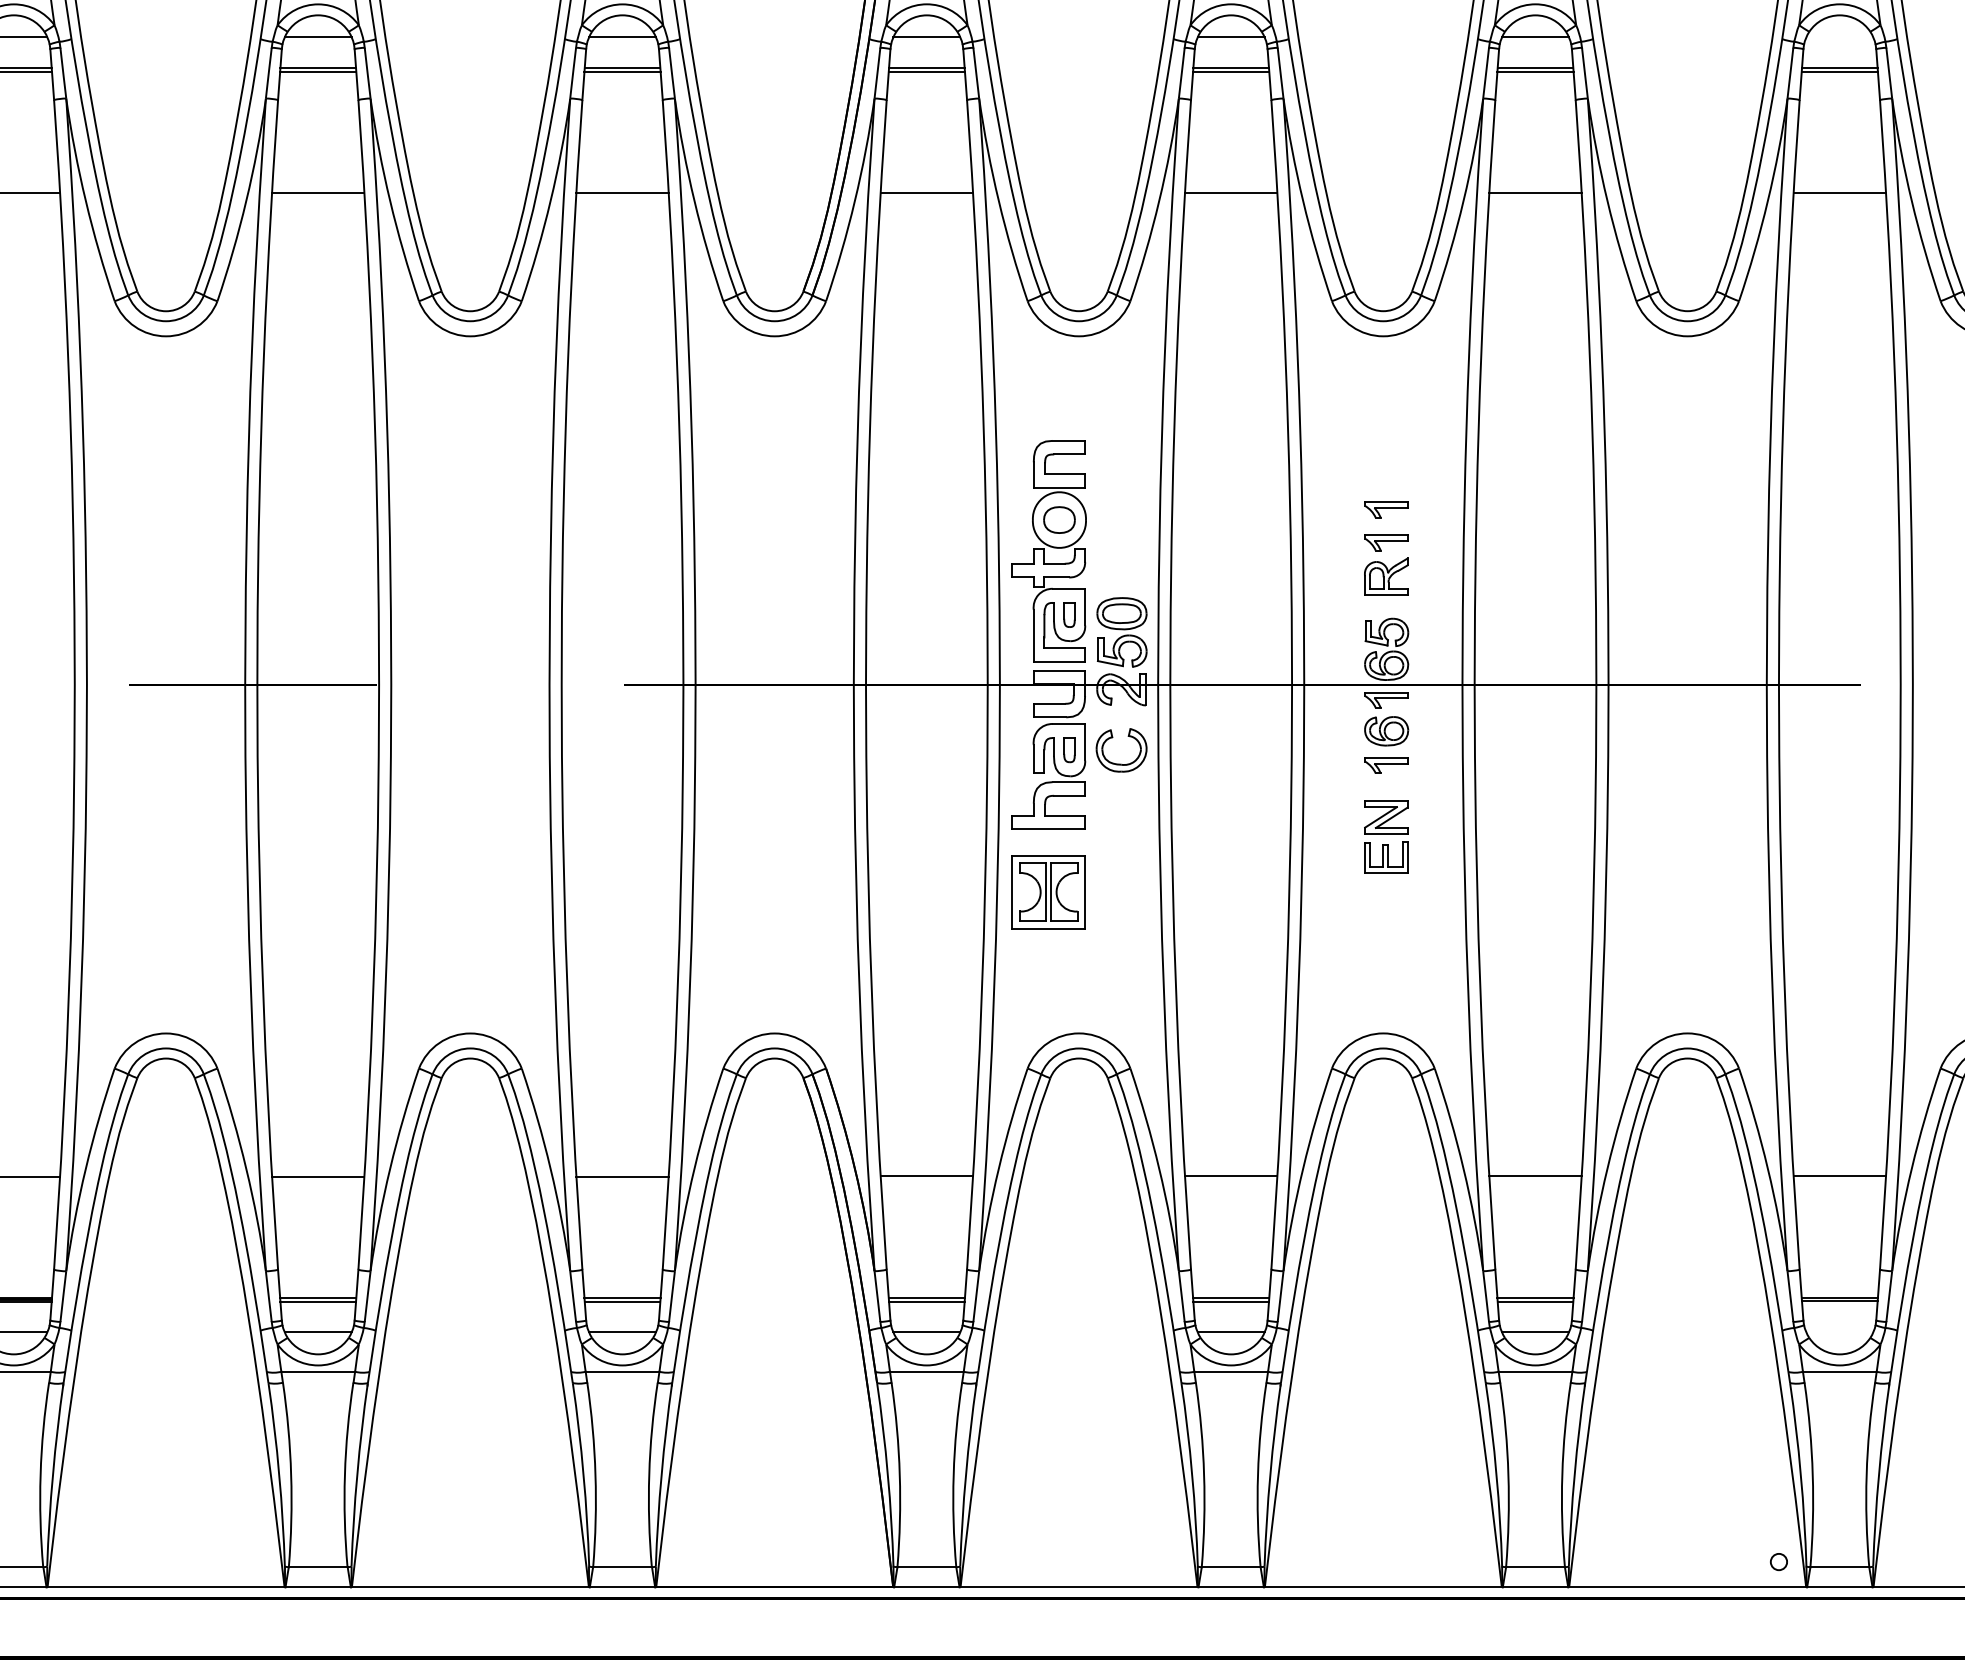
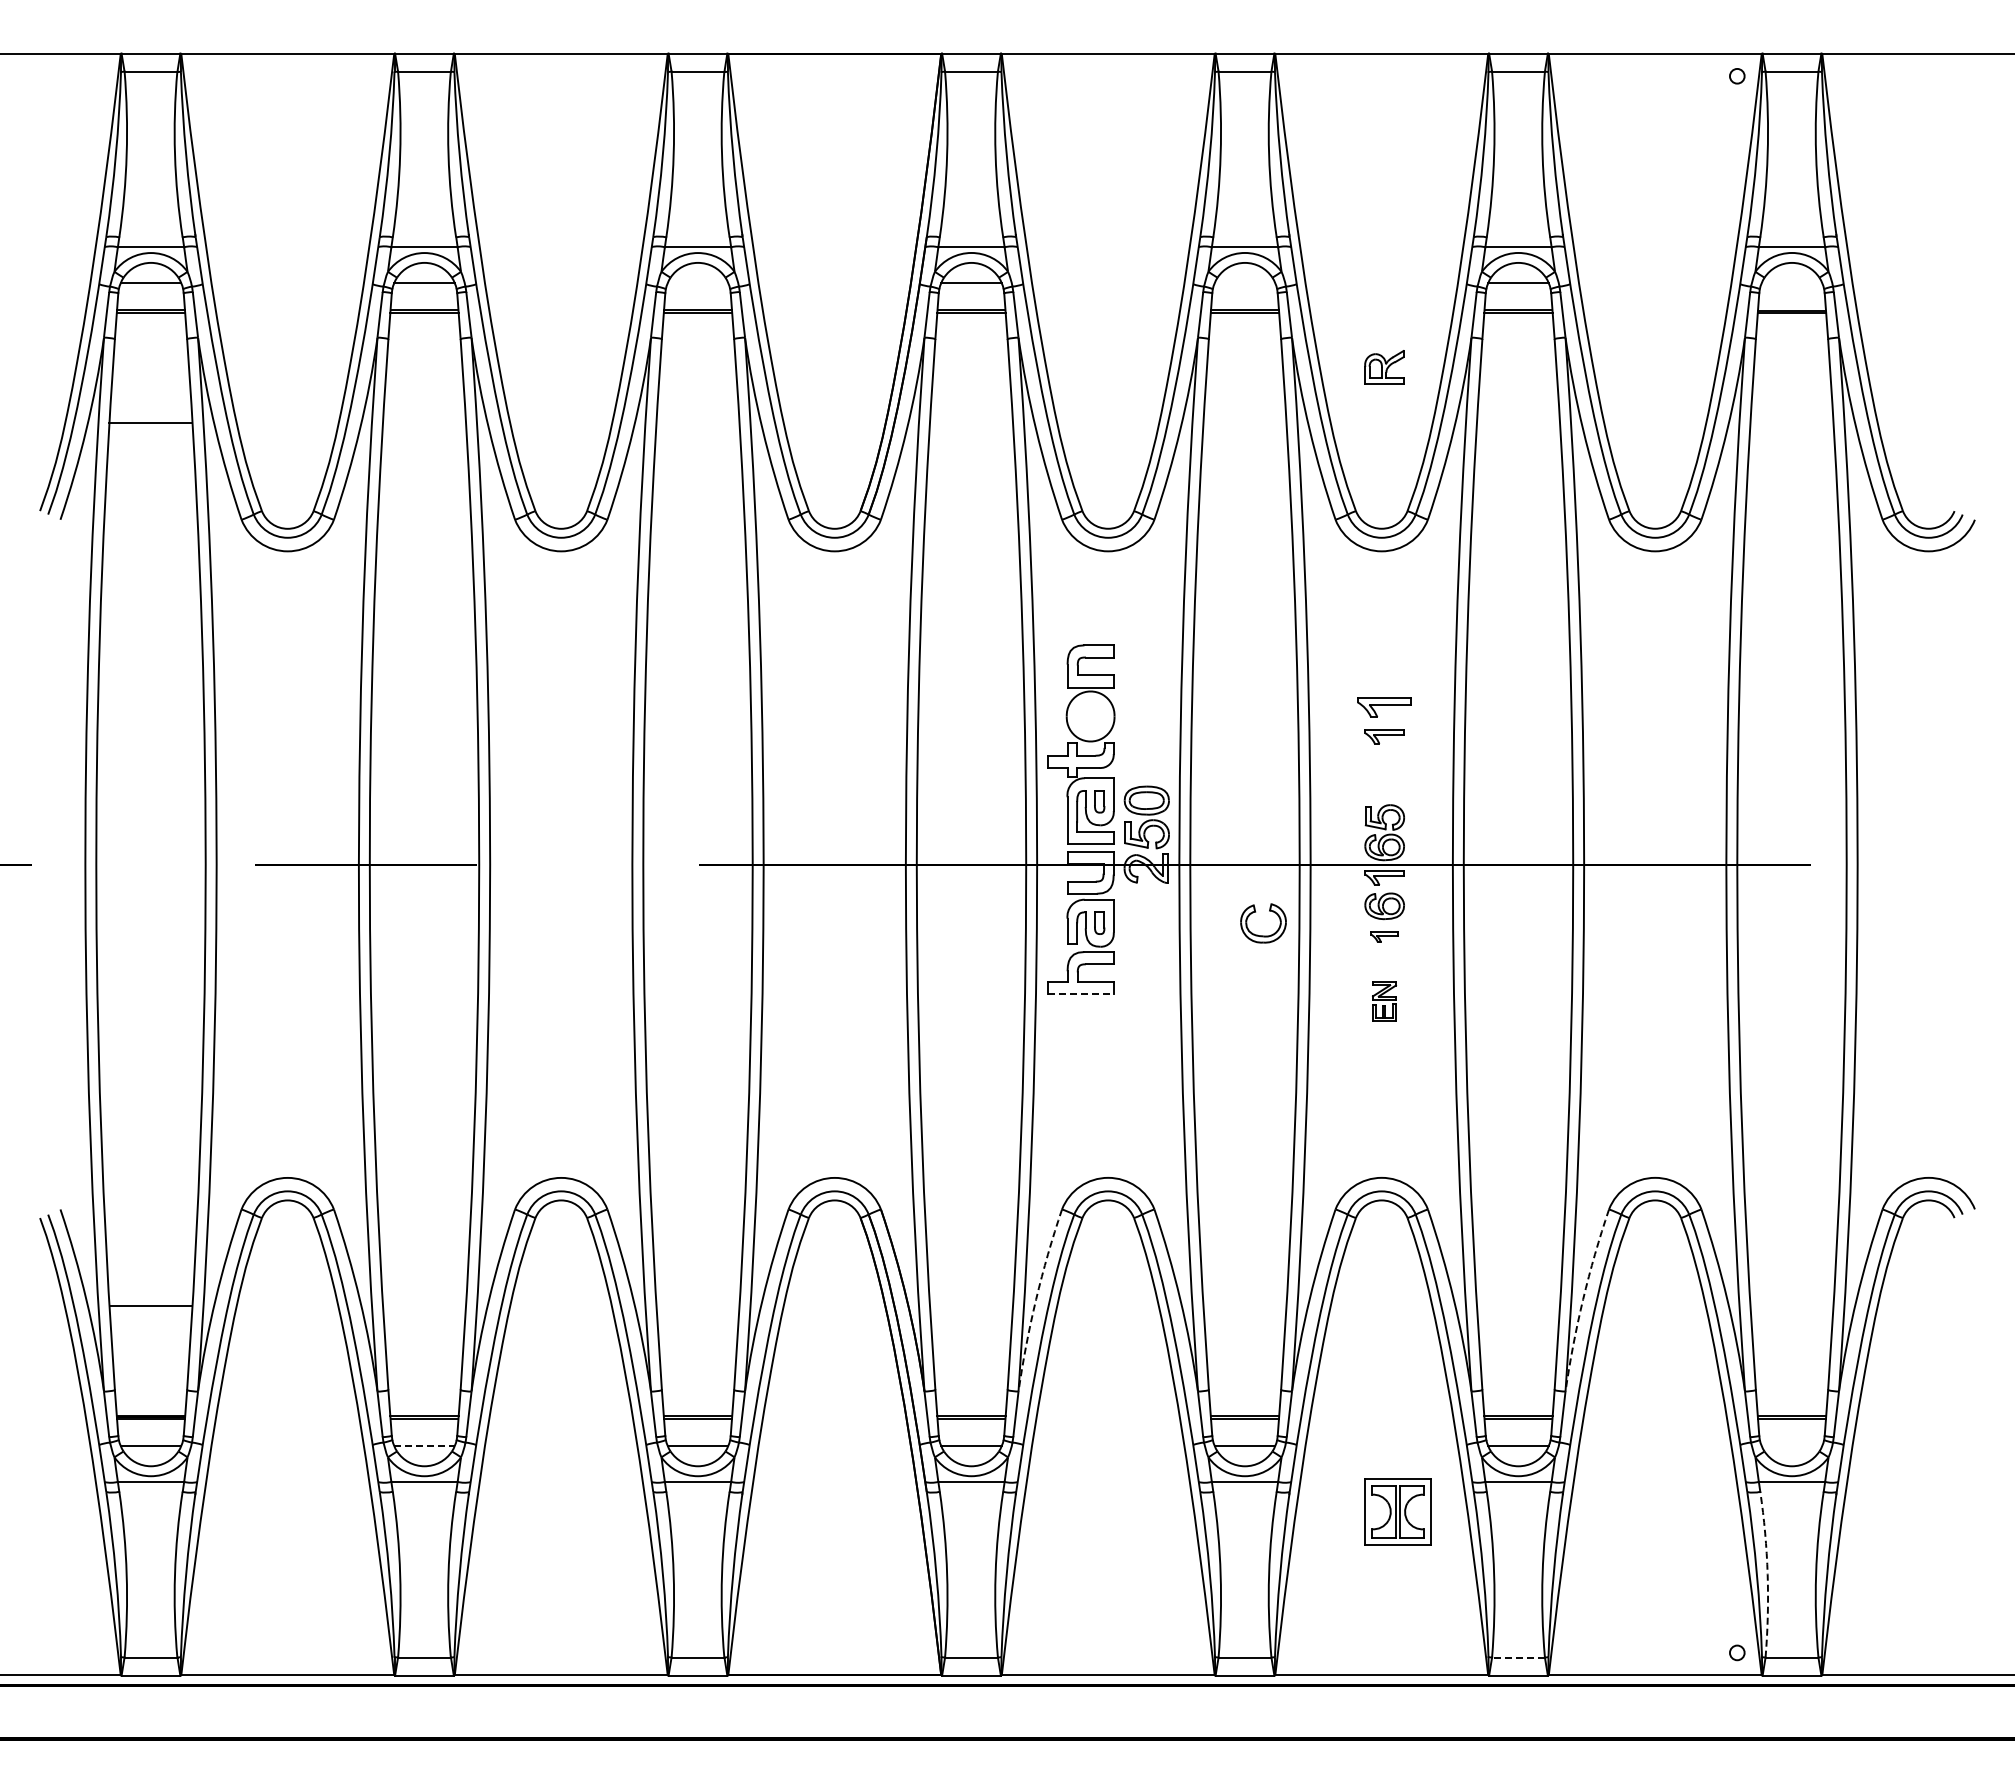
line: (621, 37) -> (697, 282), removed
line: (1230, 37) -> (1244, 282), removed
line: (317, 192) -> (423, 422), removed
line: (621, 192) -> (697, 422), removed
line: (926, 192) -> (971, 422), removed
line: (1230, 192) -> (1244, 422), removed
line: (1535, 192) -> (1518, 422), removed
line: (1839, 192) -> (1791, 422), removed
part: (1386, 510) -> (1384, 707), size x1.4
part: (1059, 520) -> (1090, 716), removed
part: (1386, 576) -> (1384, 367), moved
part: (1121, 763) -> (1263, 935), moved
part: (1386, 764) -> (1384, 936), size x0.7
line: (1048, 829) -> (1080, 994), solid -> dashed
part: (1386, 837) -> (1384, 1001), size x0.6
part: (1048, 891) -> (1397, 1511), moved
arc: (999, 1168) -> (1036, 1299), solid -> dashed
arc: (1607, 1168) -> (1583, 1299), solid -> dashed
line: (318, 1176) -> (424, 1306), removed
line: (621, 1176) -> (697, 1306), removed
line: (926, 1176) -> (971, 1306), removed
line: (1230, 1176) -> (1244, 1306), removed
line: (1535, 1176) -> (1518, 1306), removed
line: (1839, 1176) -> (1791, 1306), removed
line: (319, 1332) -> (425, 1446), solid -> dashed
arc: (1812, 1474) -> (1767, 1574), solid -> dashed
line: (1535, 1567) -> (1518, 1657), solid -> dashed

